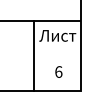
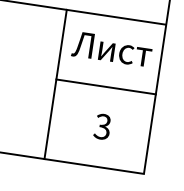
line: (57, 53) -> (105, 86), added
text: (58, 71) -> (102, 125), 6 -> 3

